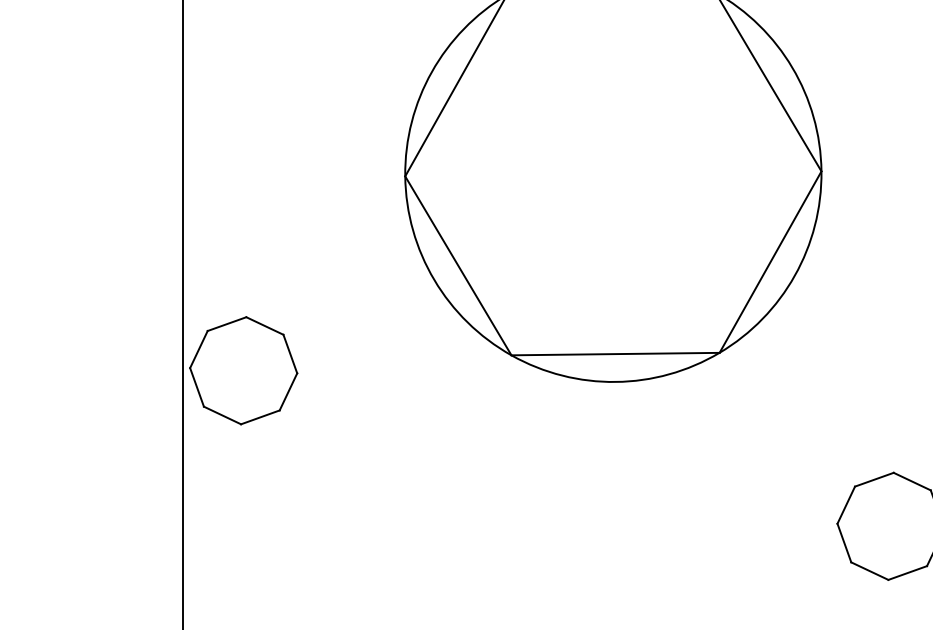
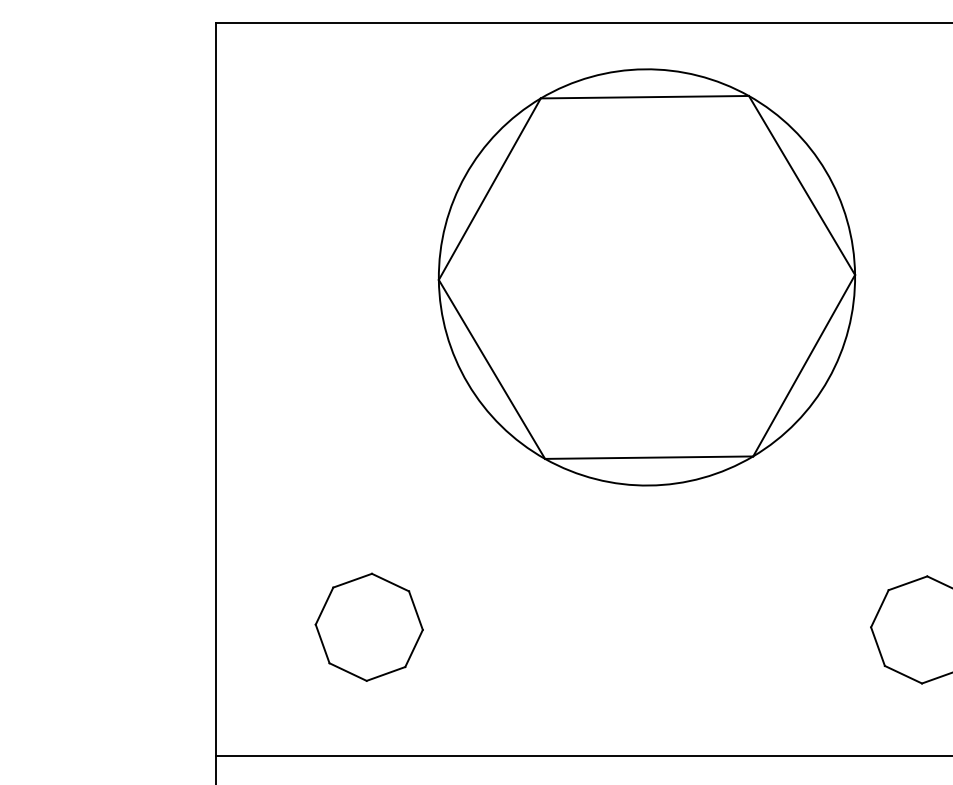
part: (242, 369) -> (368, 626), moved

